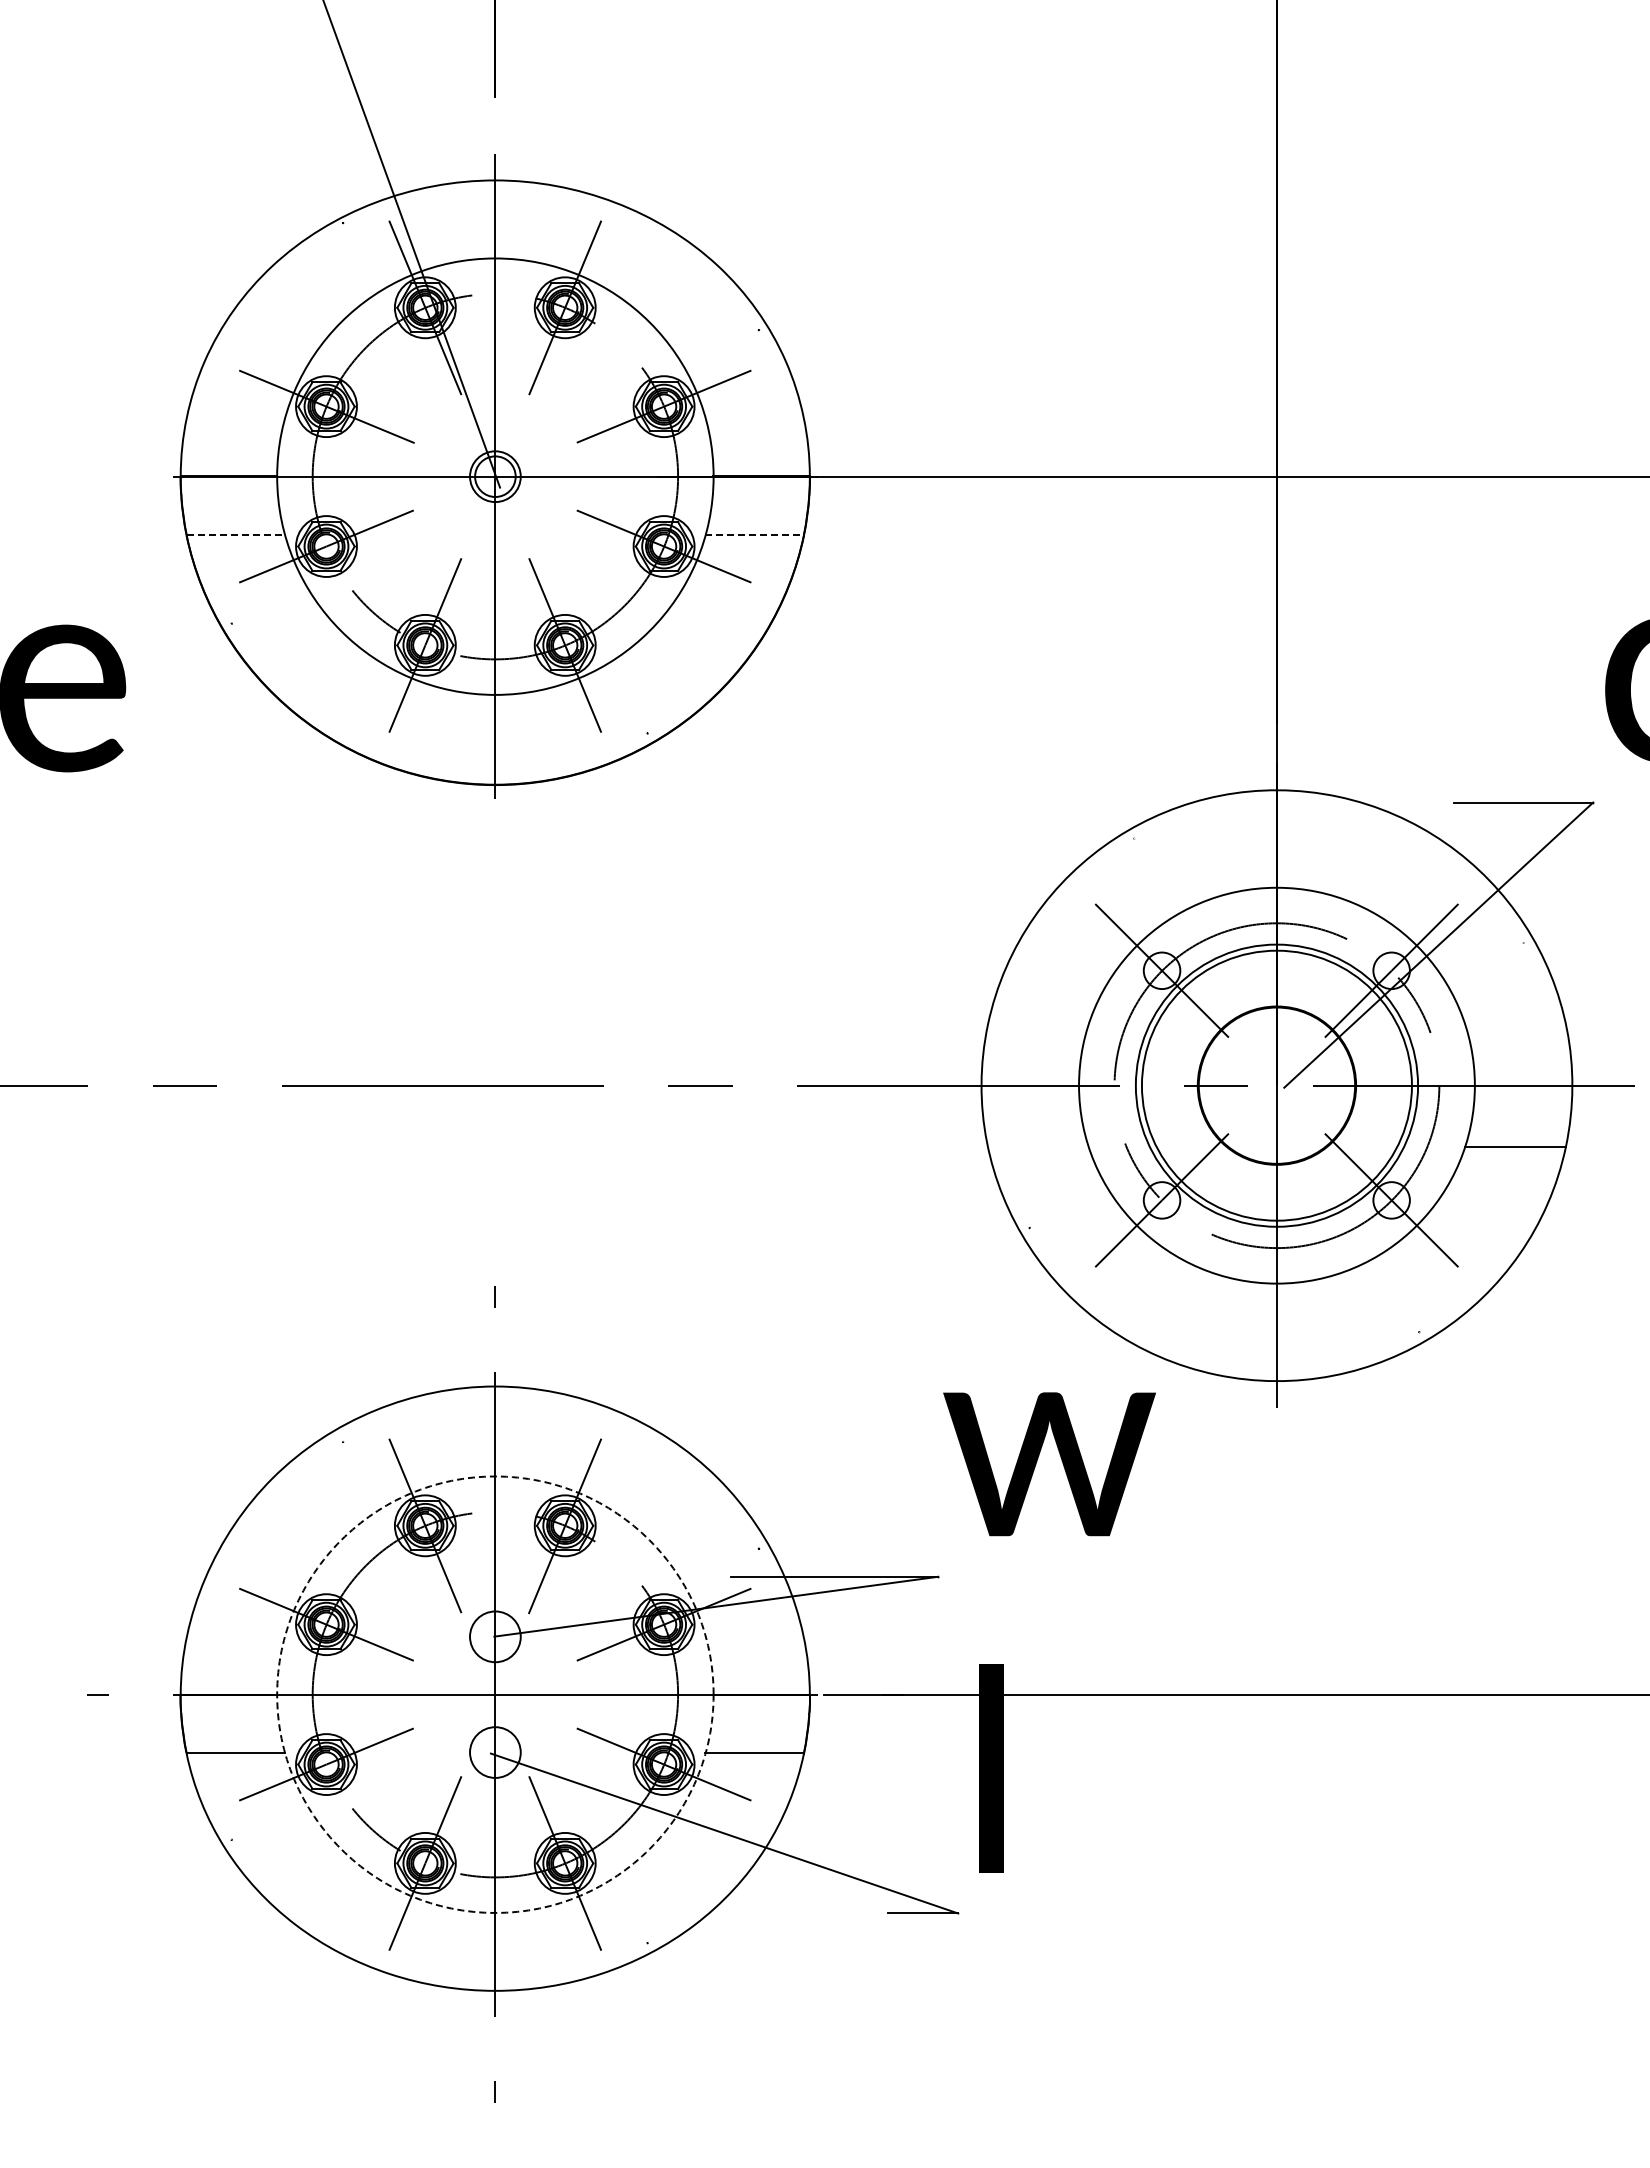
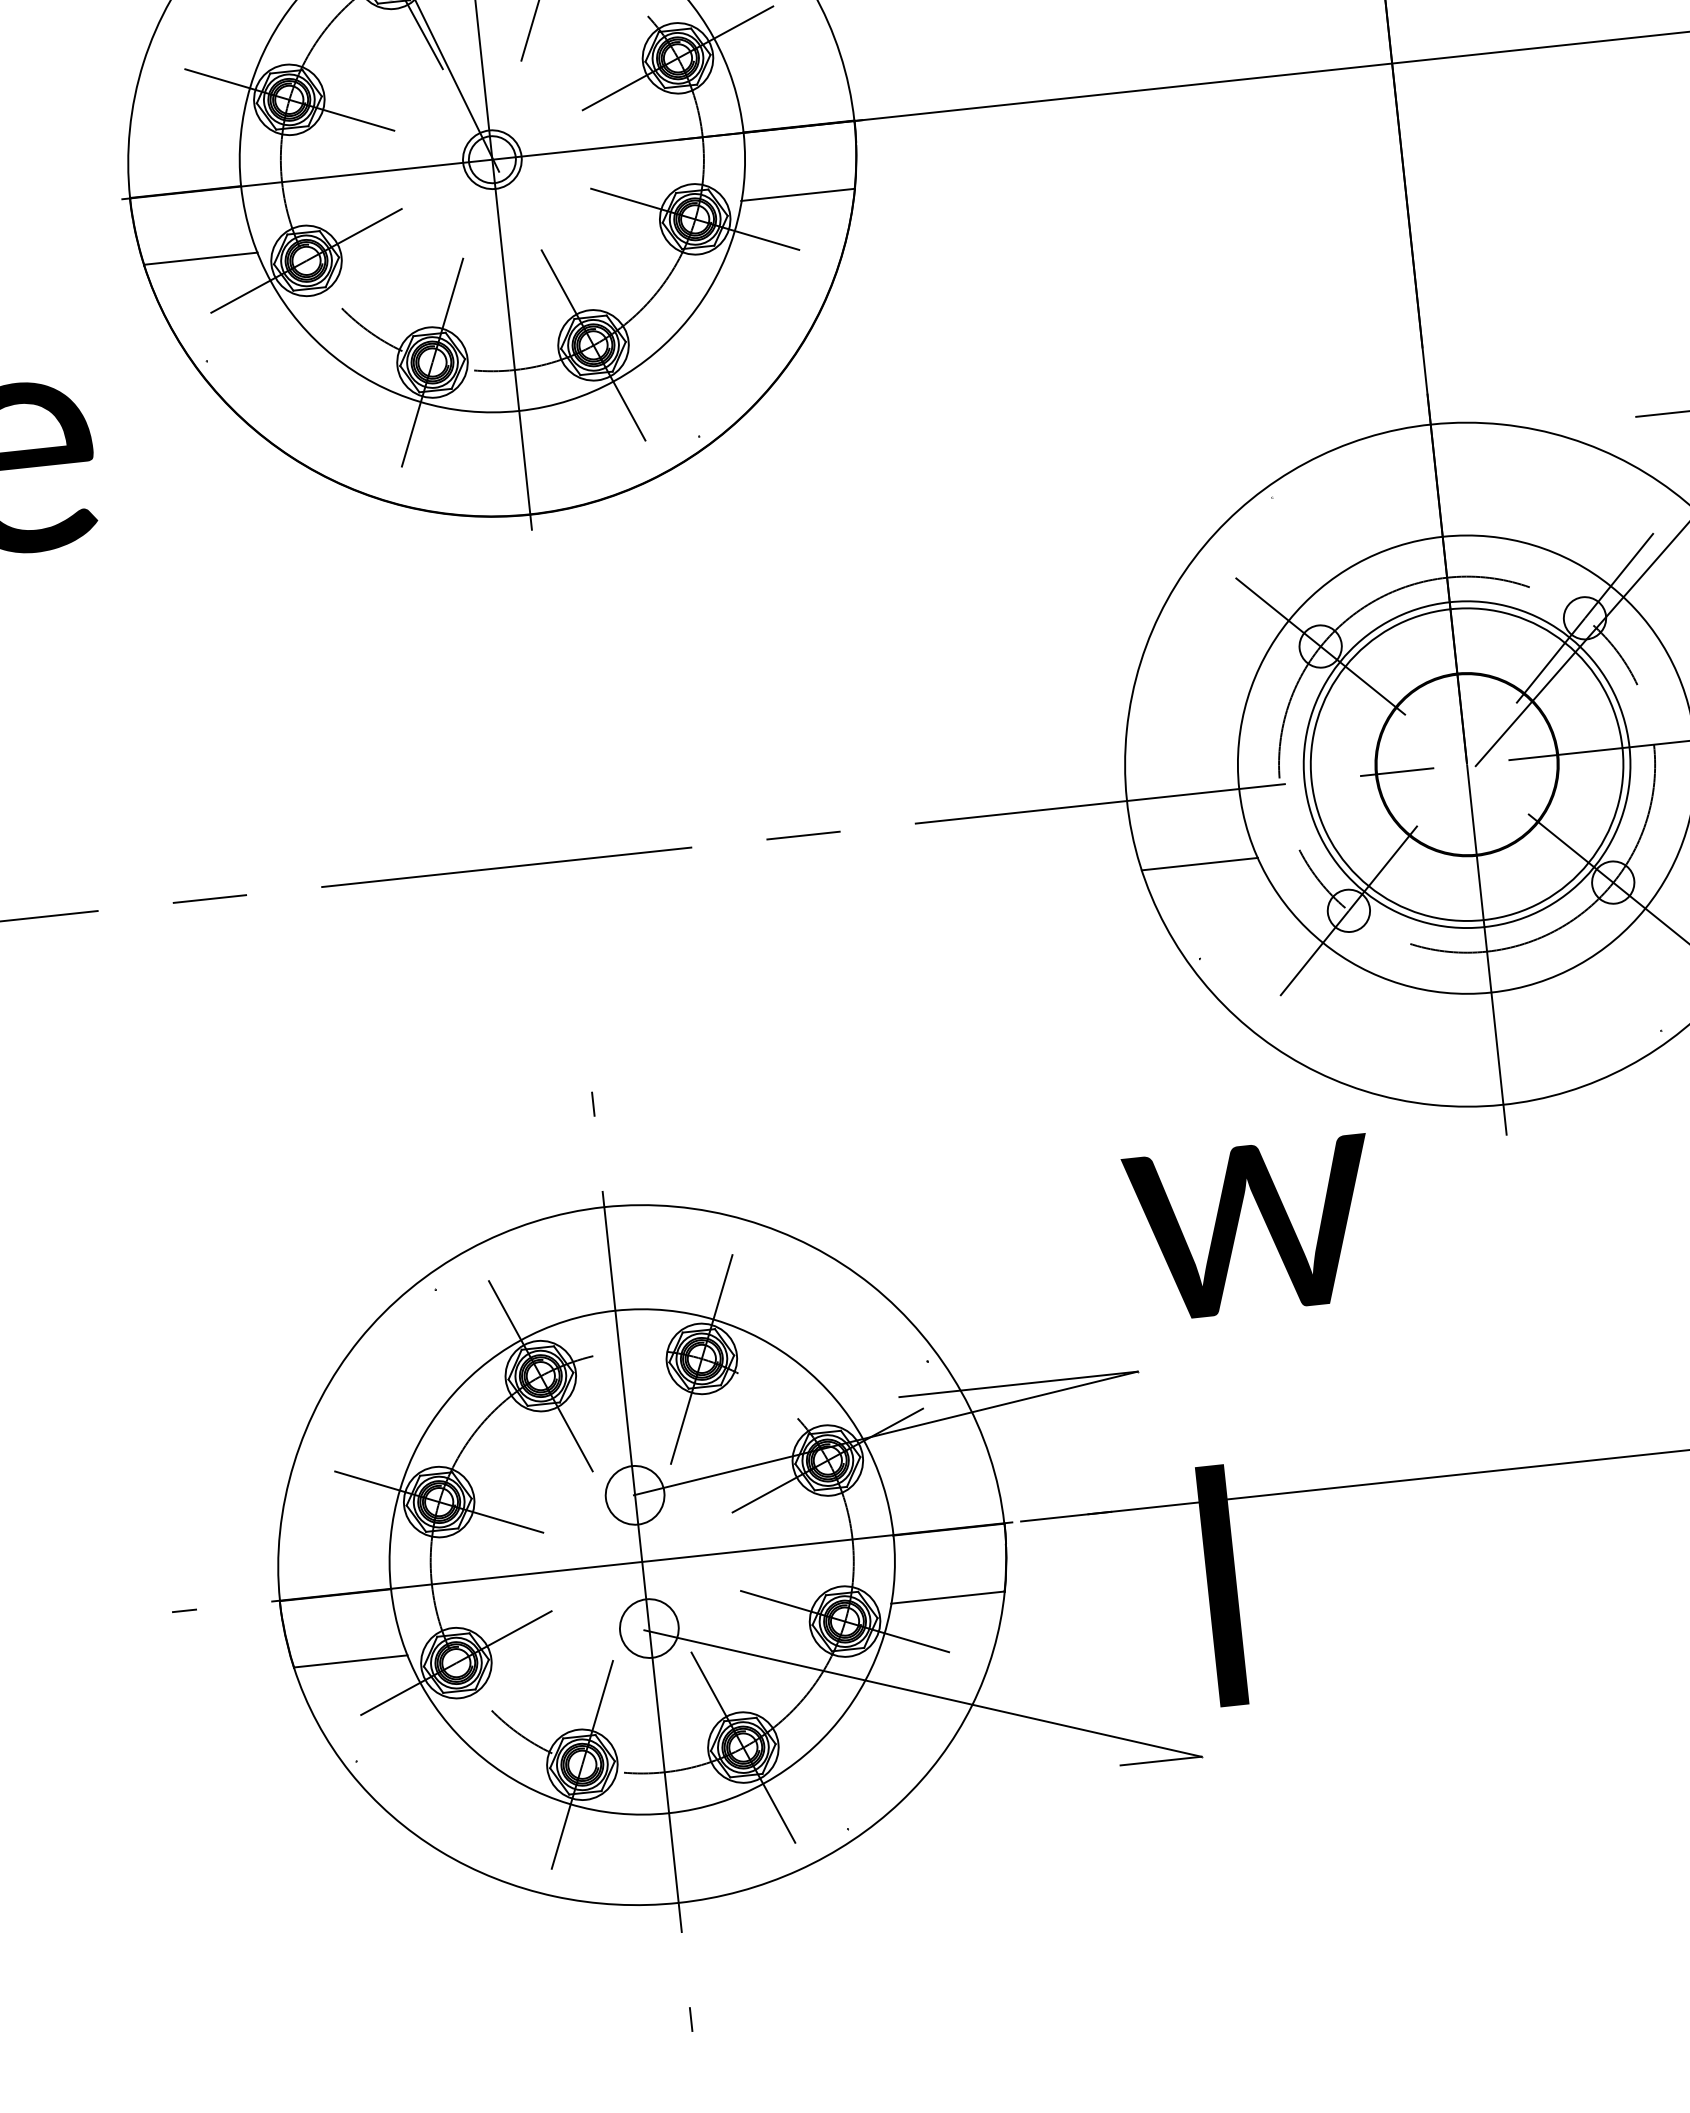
line: (236, 534) -> (201, 258), dashed -> solid
line: (755, 534) -> (798, 194), dashed -> solid
line: (1037, 1146) -> (1198, 864), added
circle: (495, 1694) -> (642, 1561), dashed -> solid

